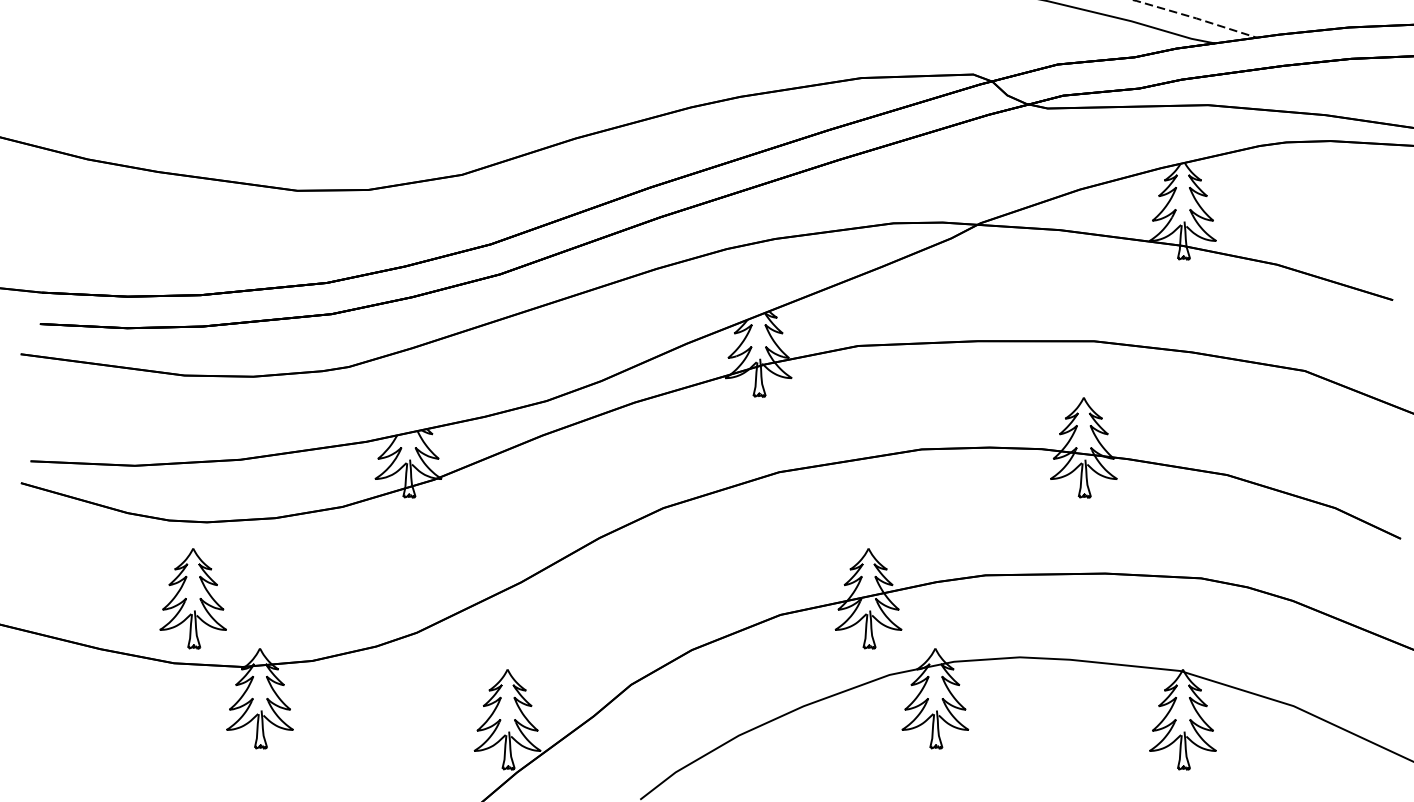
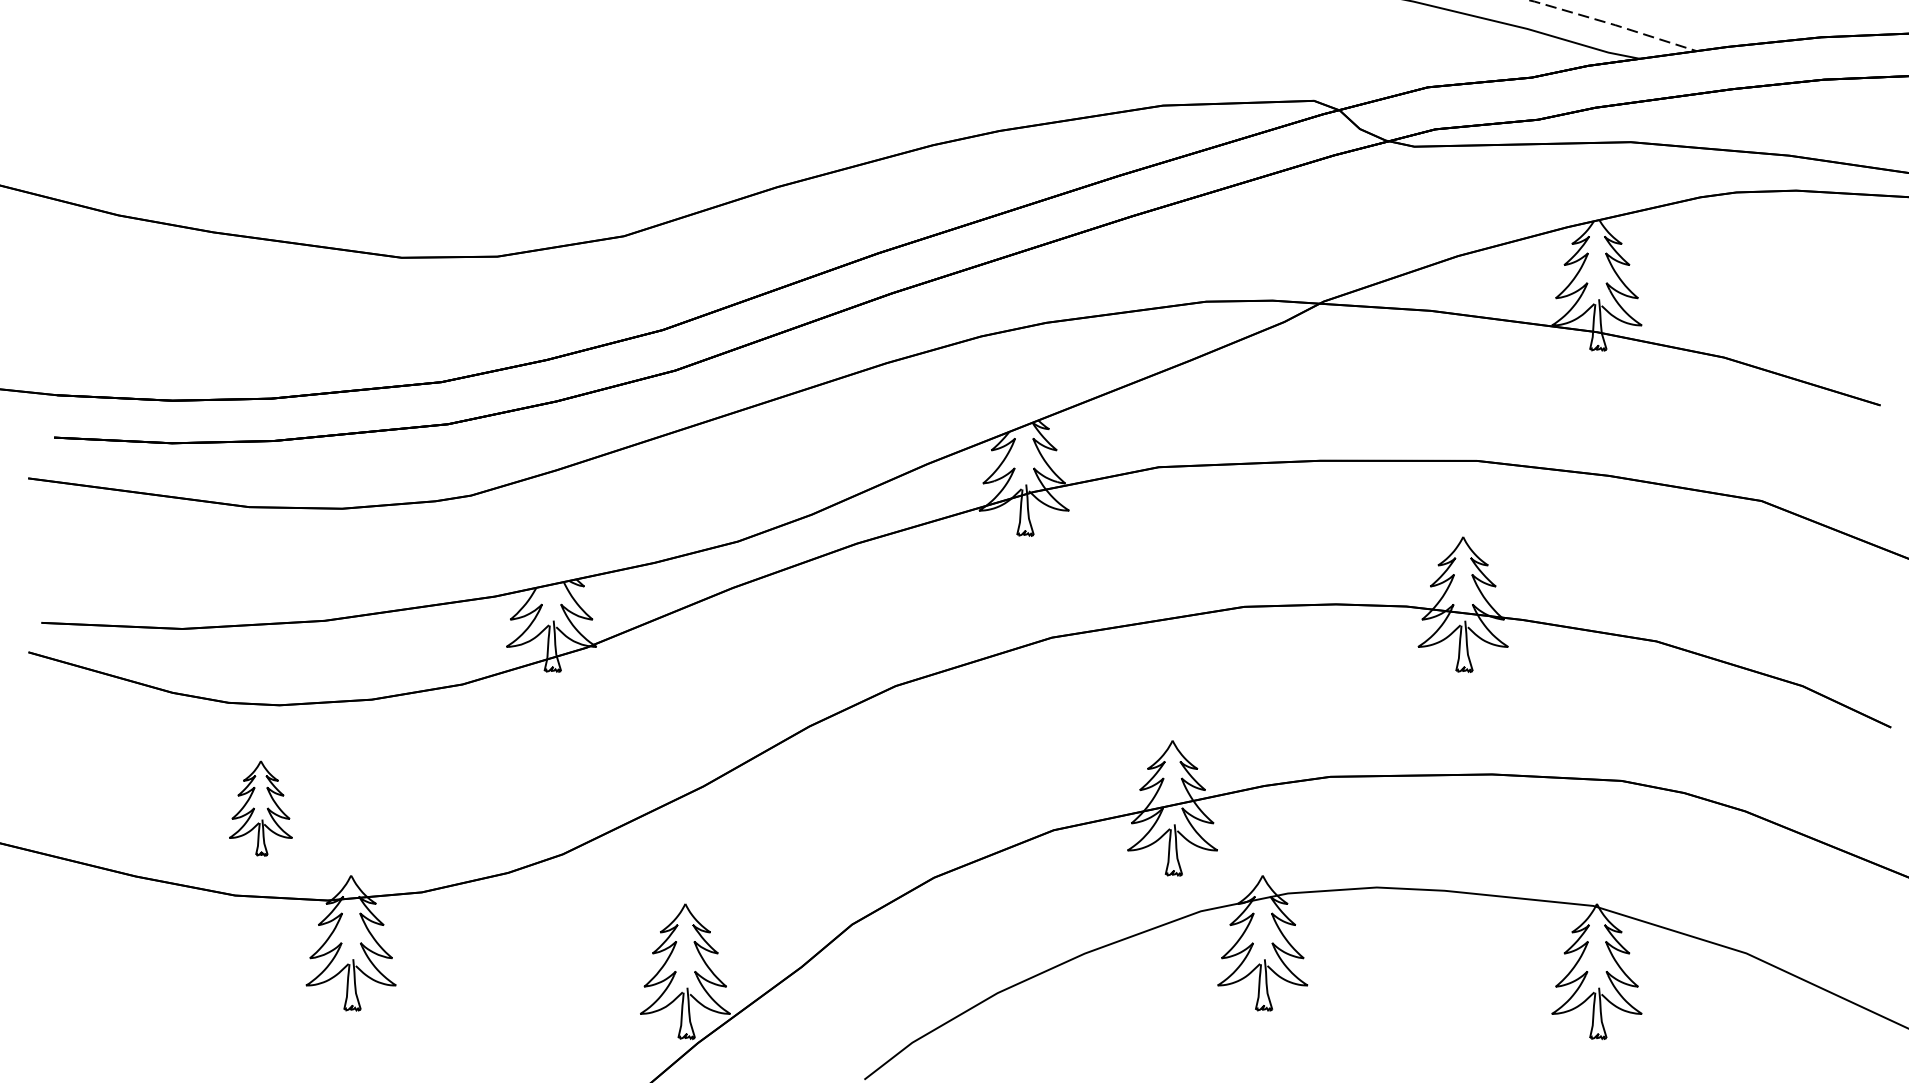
part: (192, 598) -> (260, 808), size x0.7

